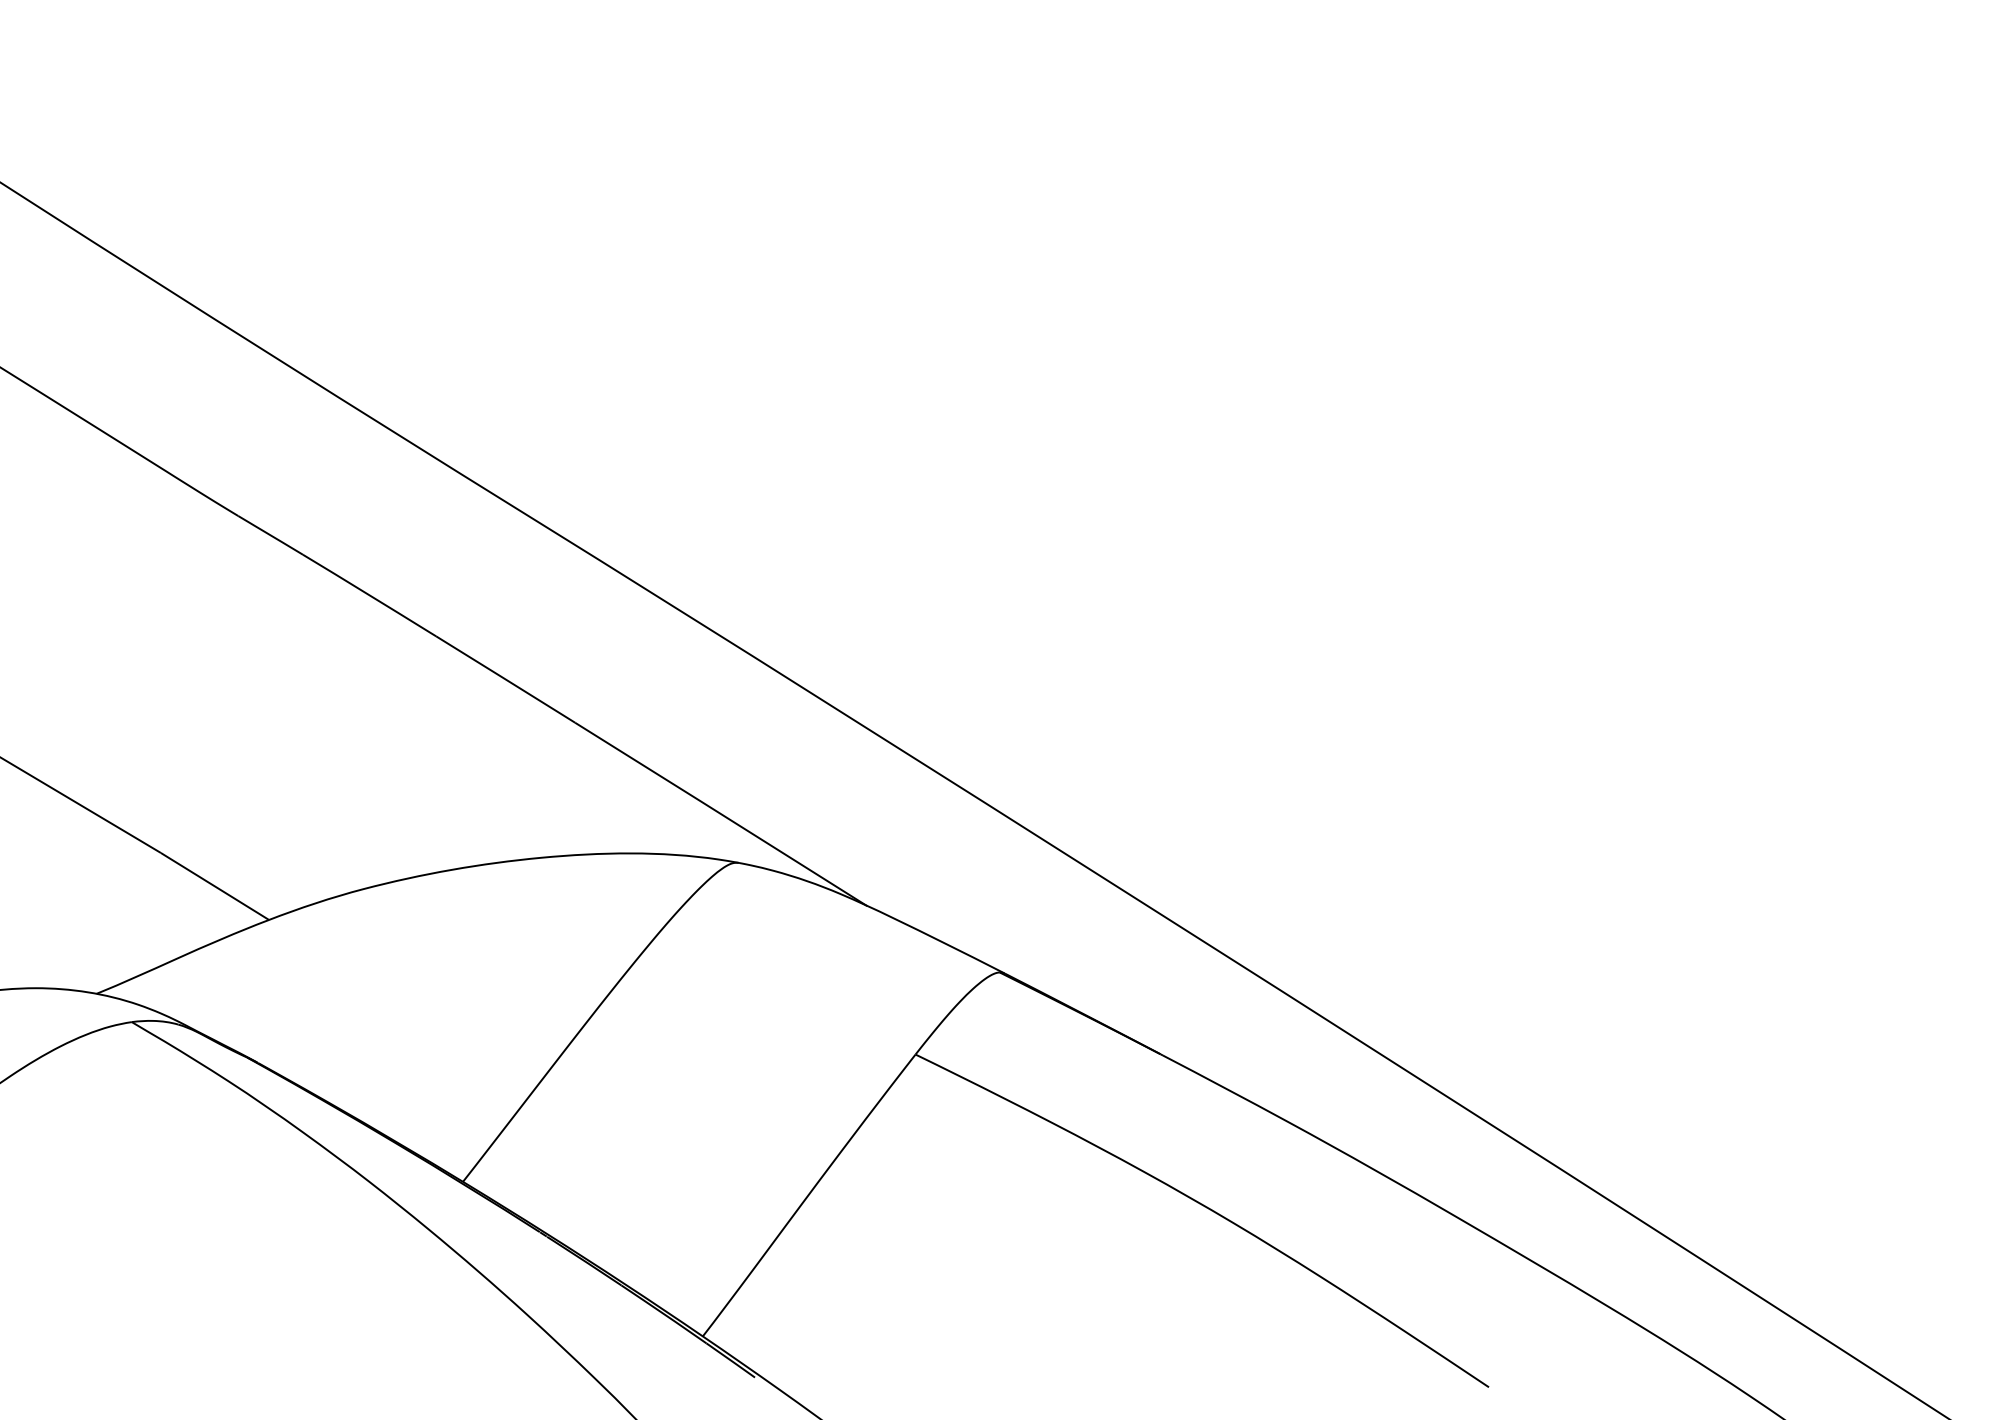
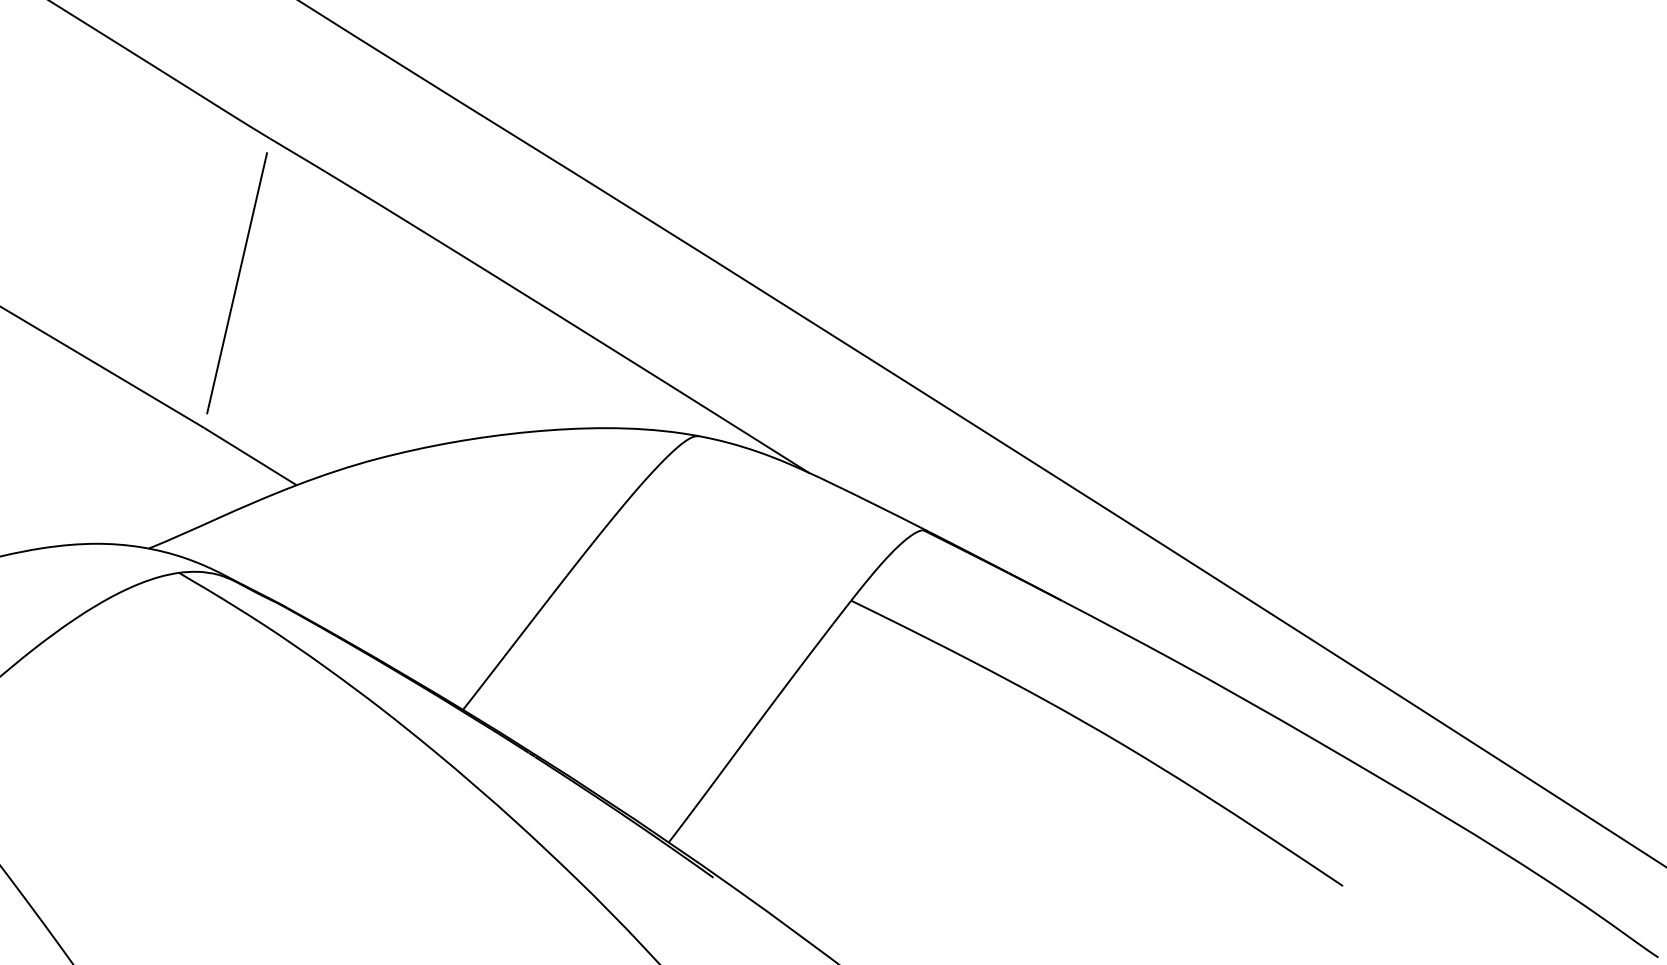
line: (199, 684) -> (237, 283), added

